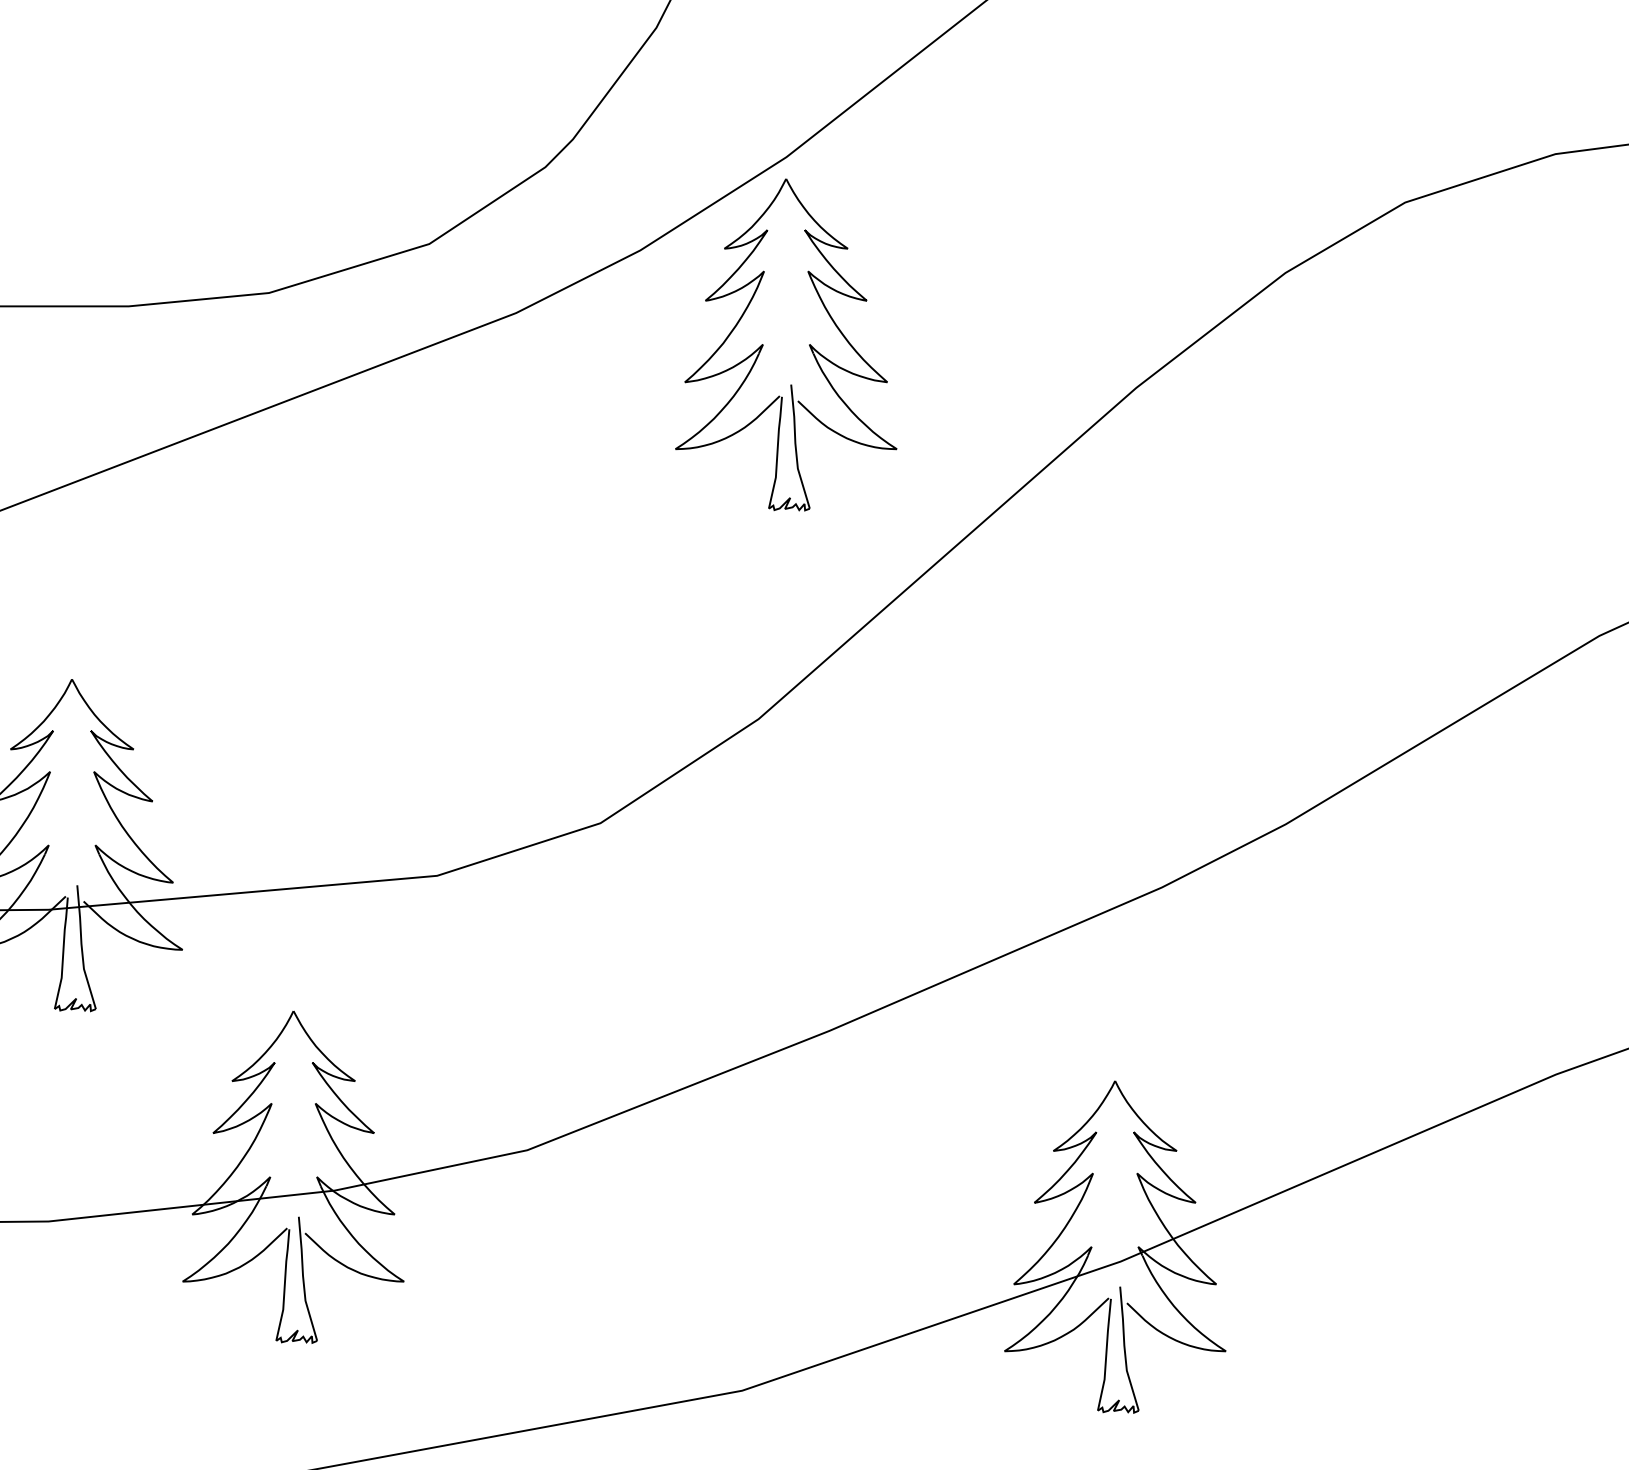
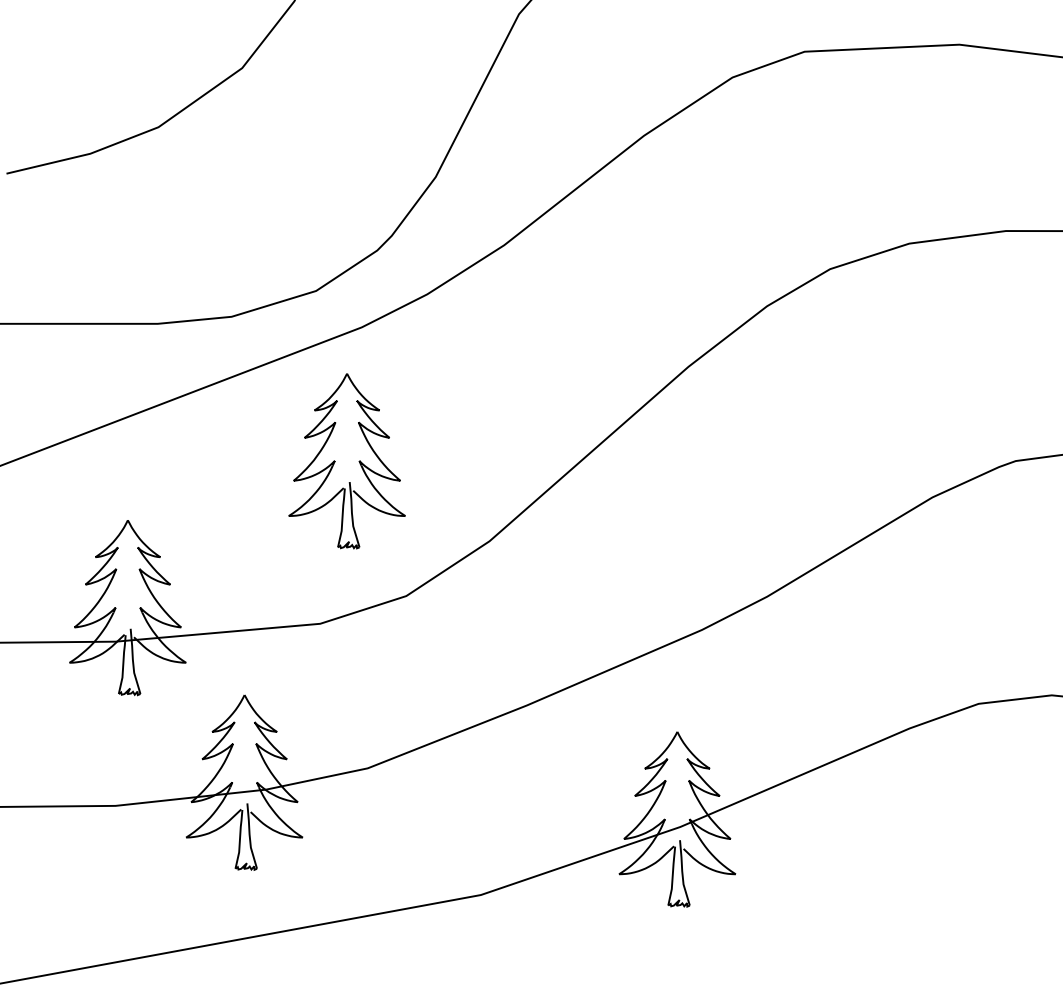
part: (785, 345) -> (346, 461), moved

